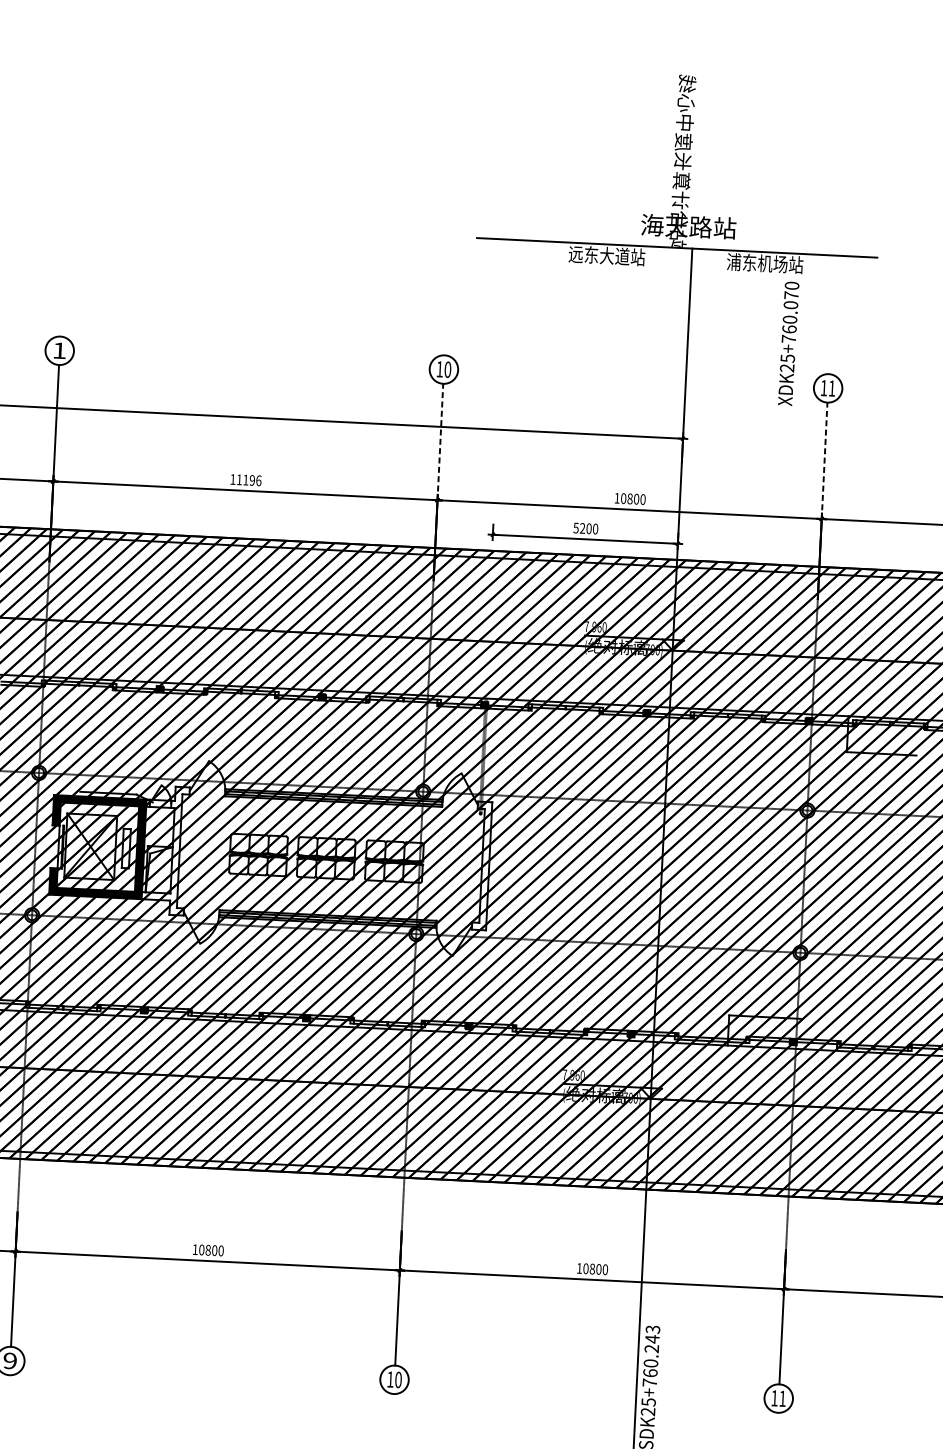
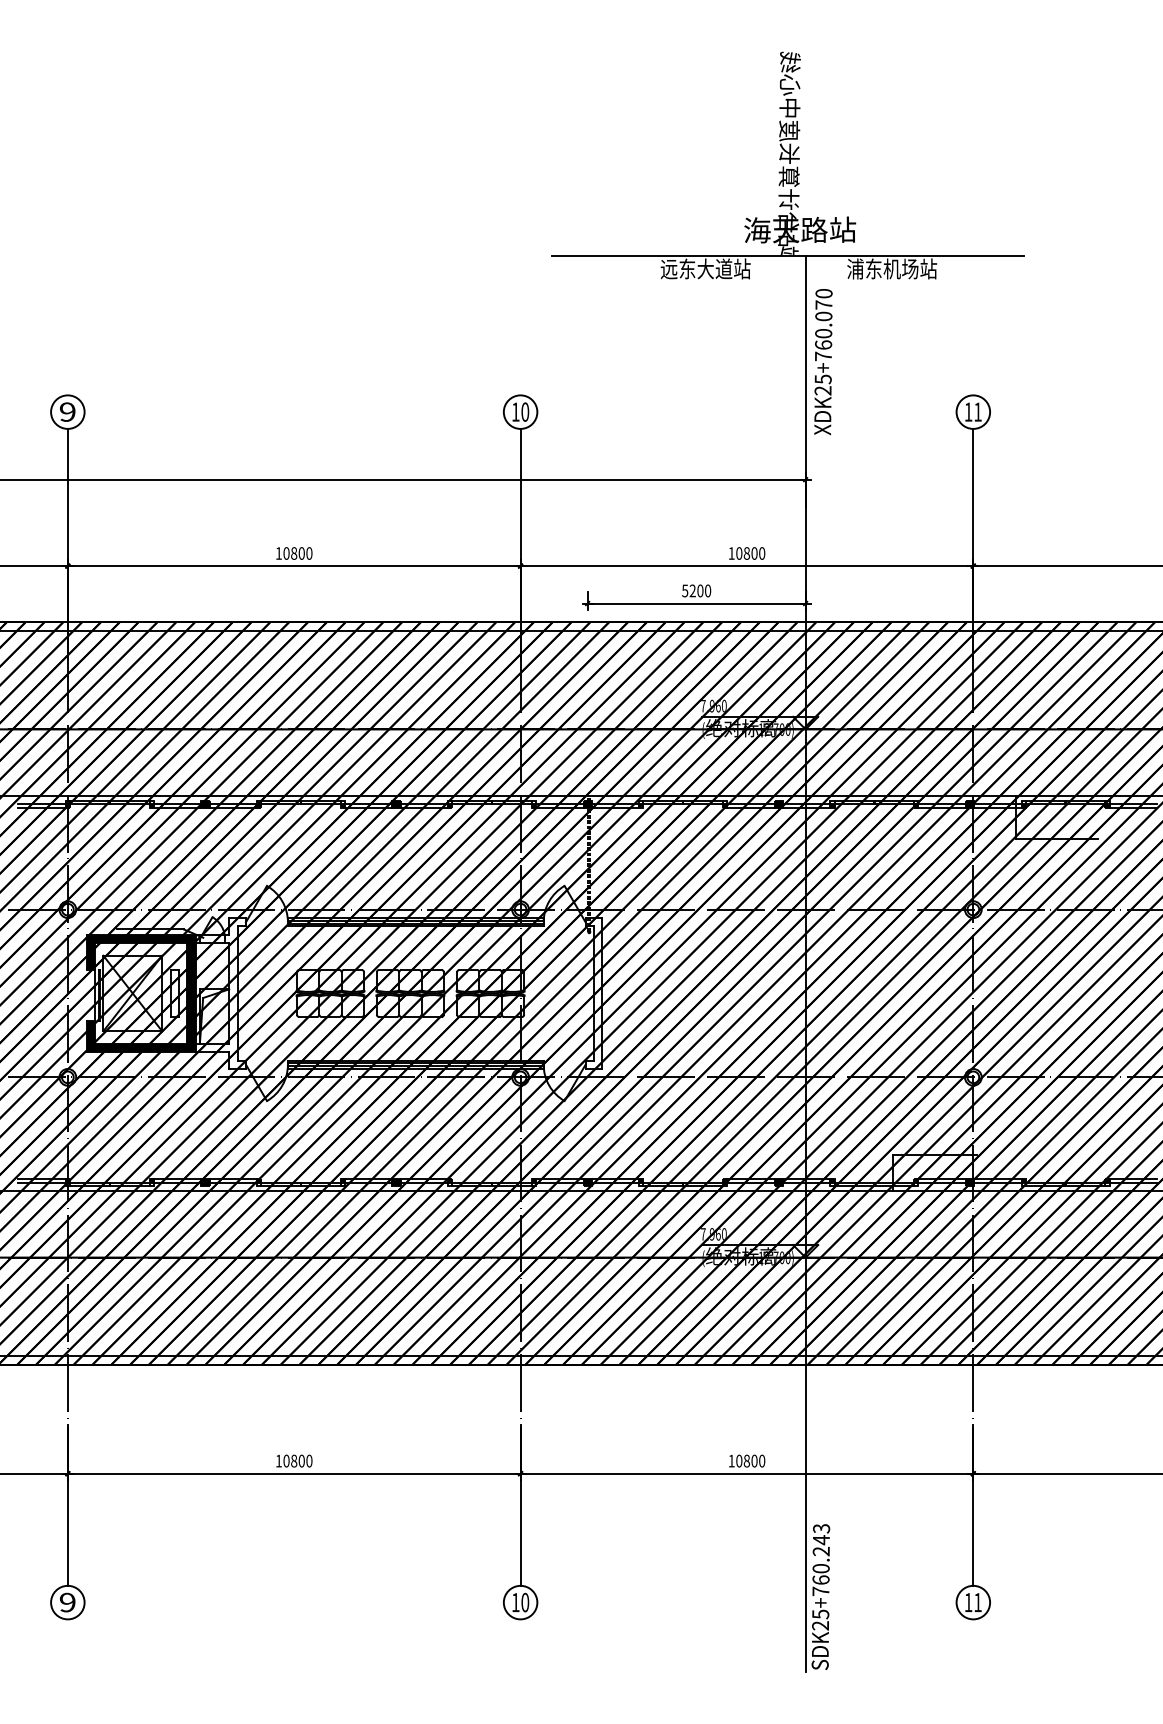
text: (788, 344) -> (823, 362), moved
text: (59, 350) -> (67, 411), 1 -> 9
line: (440, 442) -> (520, 498), dashed -> solid
line: (824, 461) -> (973, 498), dashed -> solid
text: (248, 480) -> (297, 553), 11196 -> 10800

